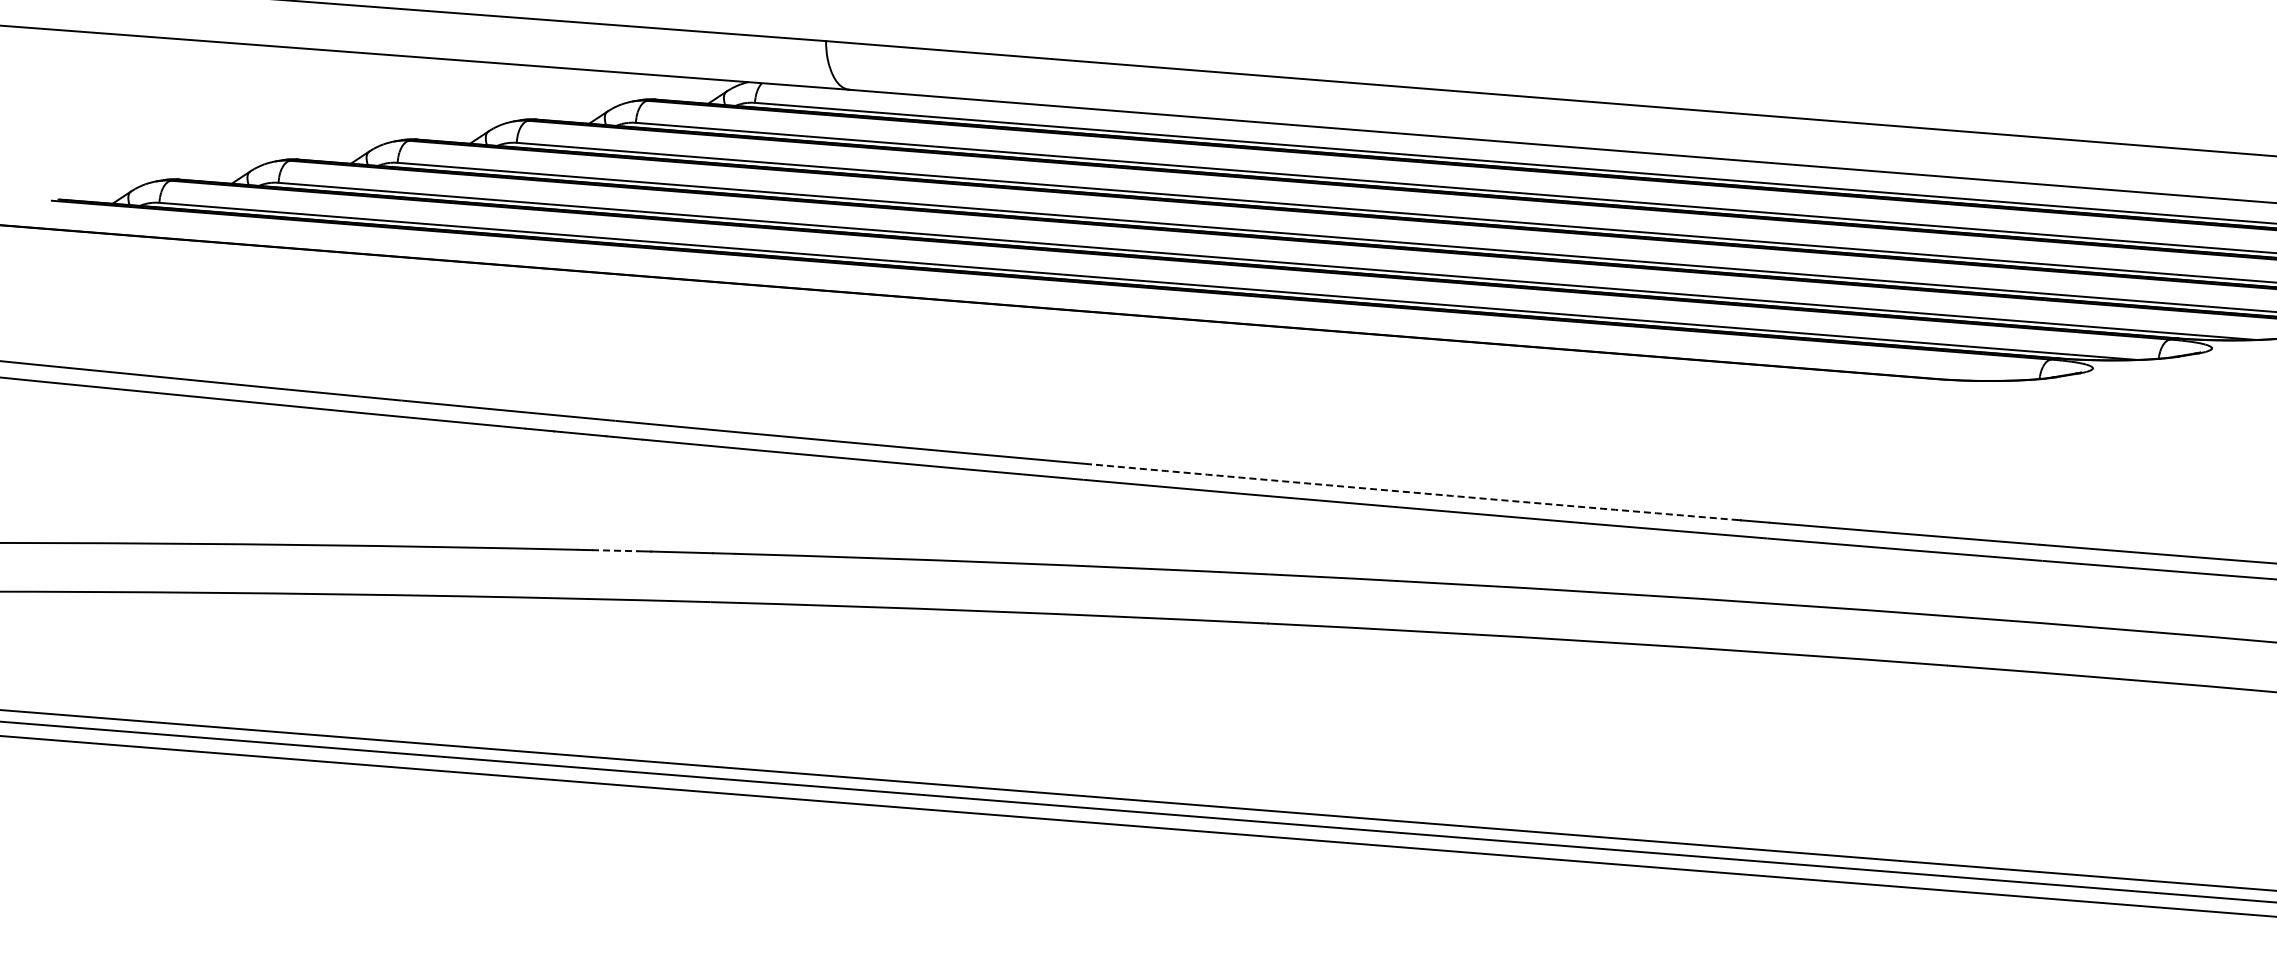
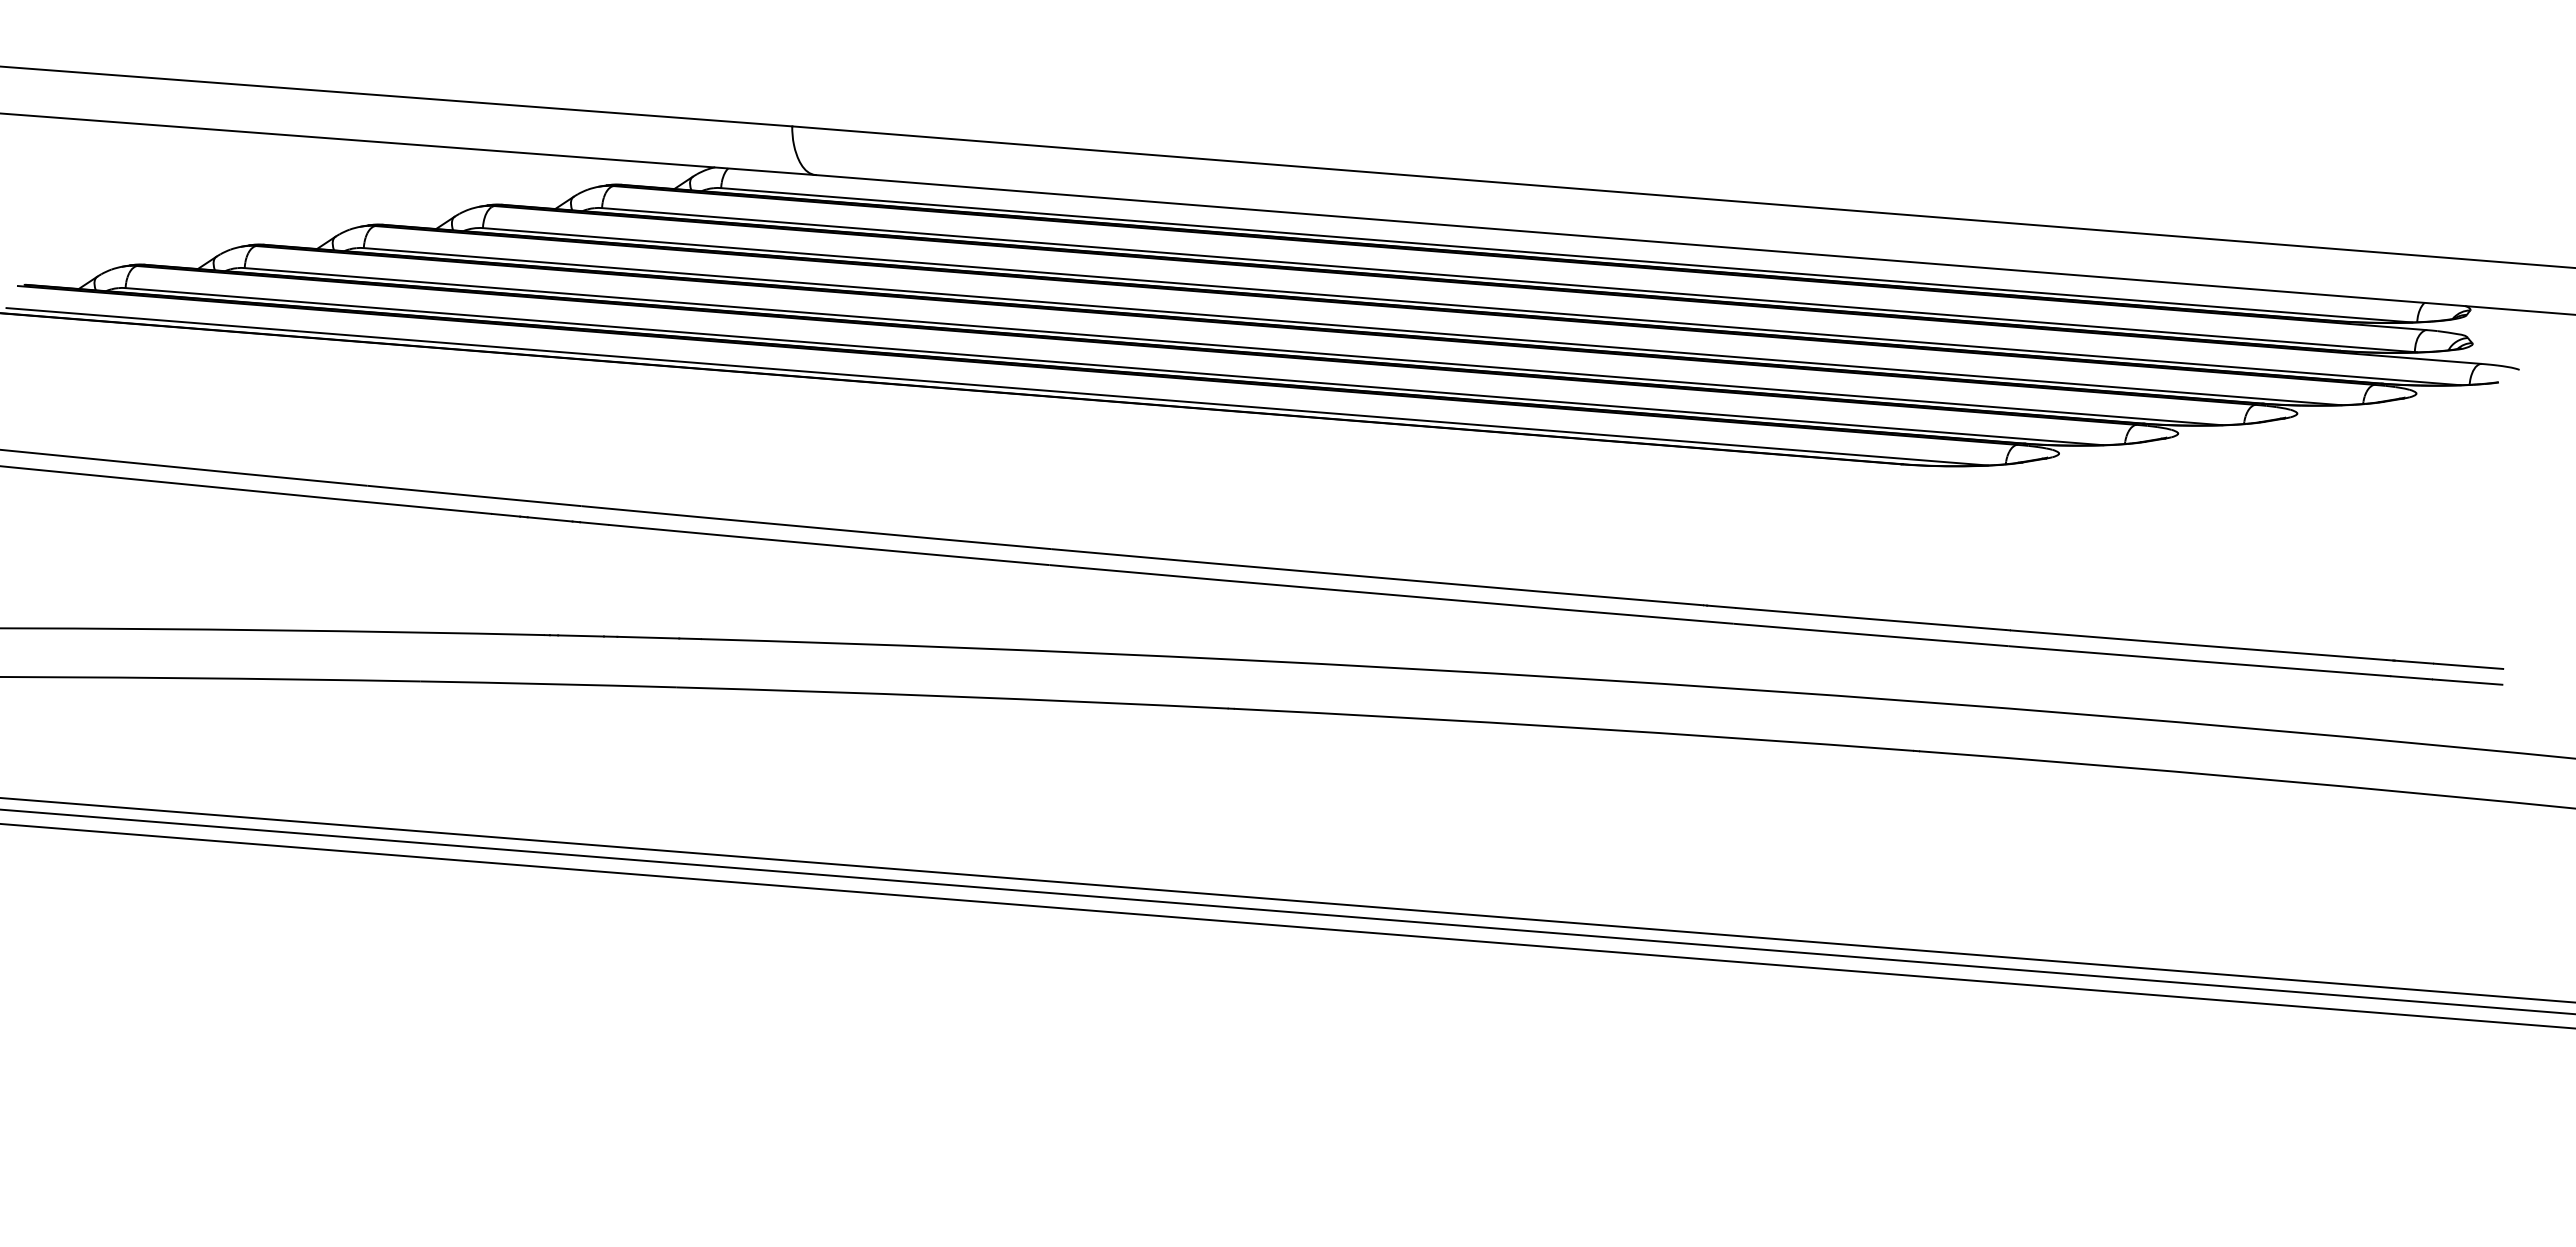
line: (1030, 301) -> (996, 386), added
arc: (1411, 492) -> (1377, 577), dashed -> solid
line: (615, 550) -> (581, 635), dashed -> solid

